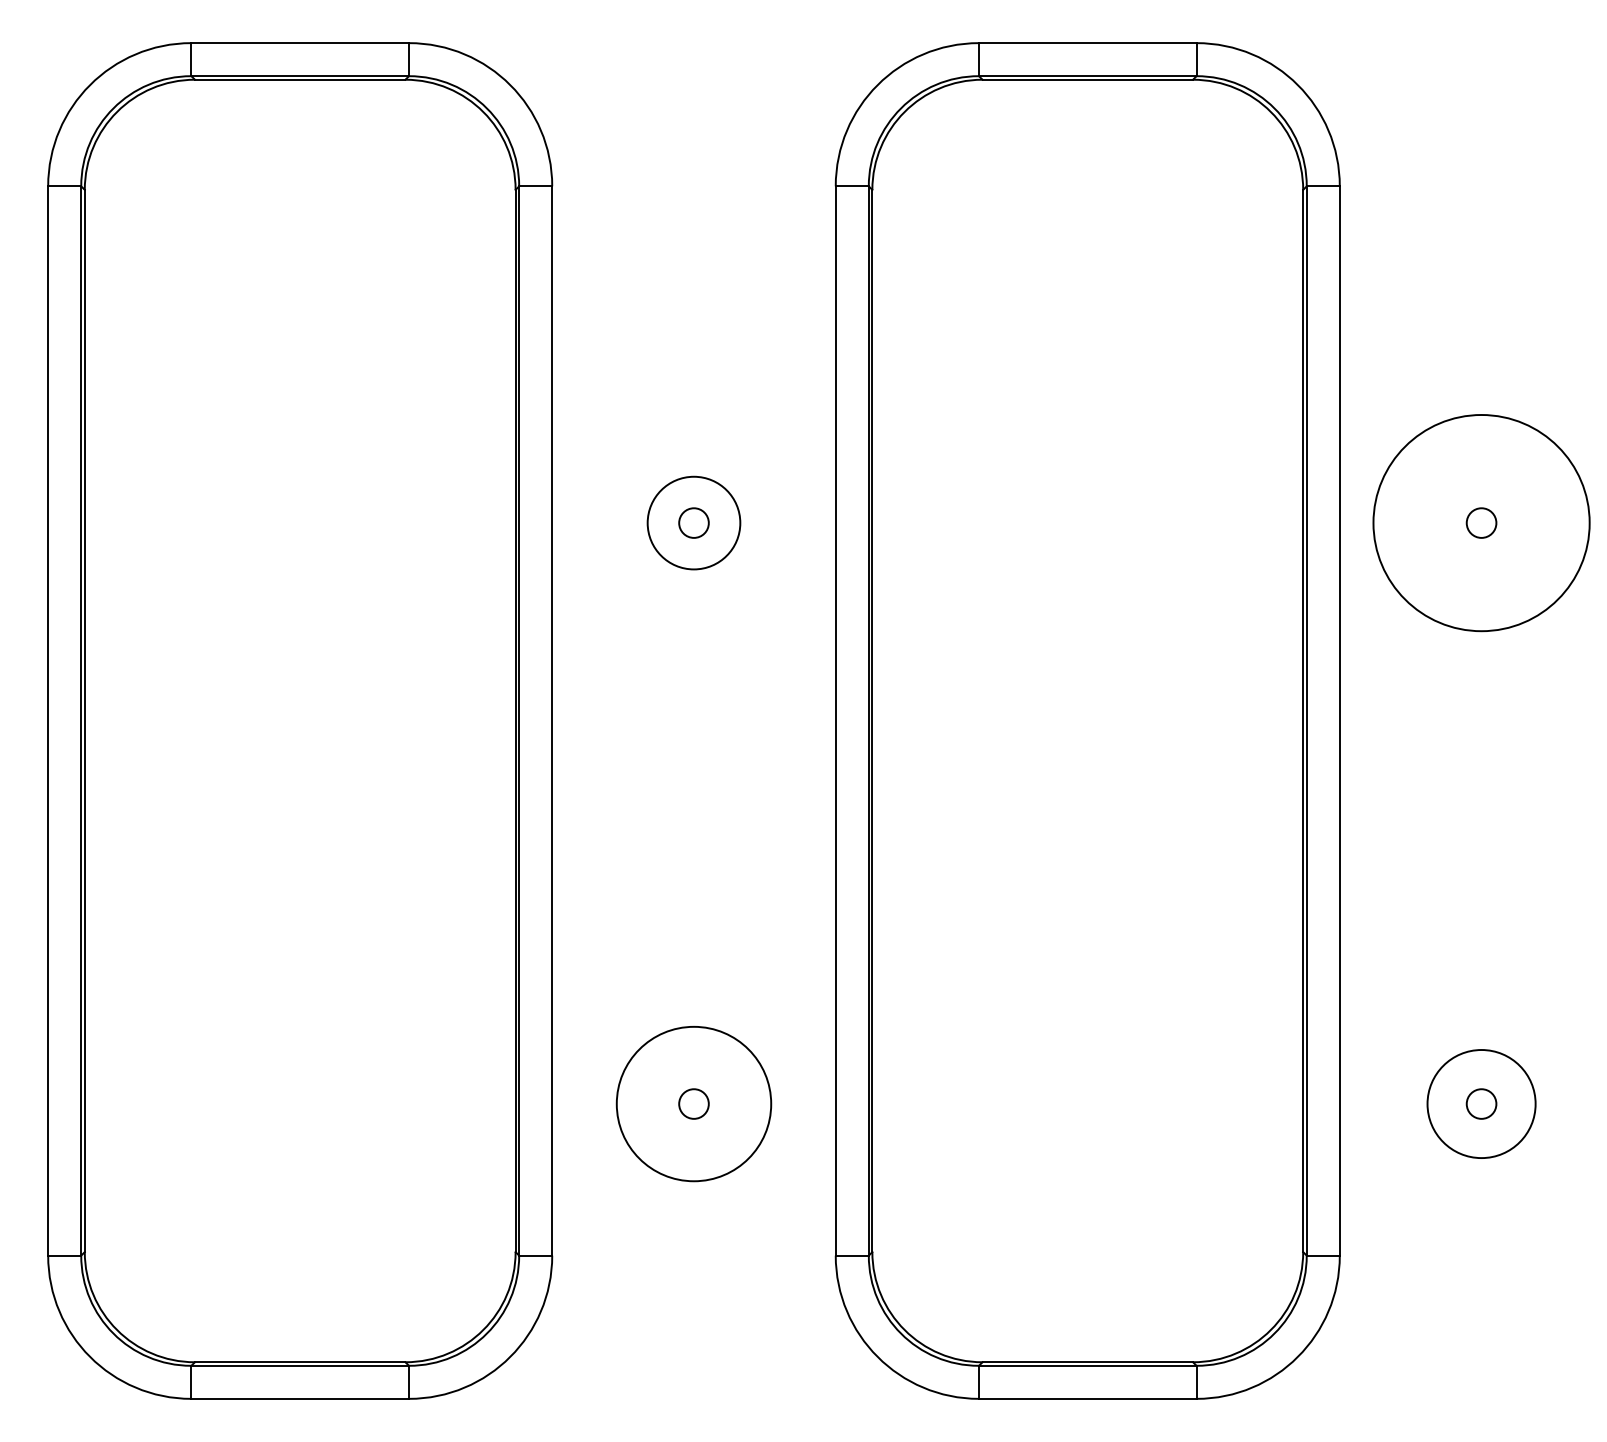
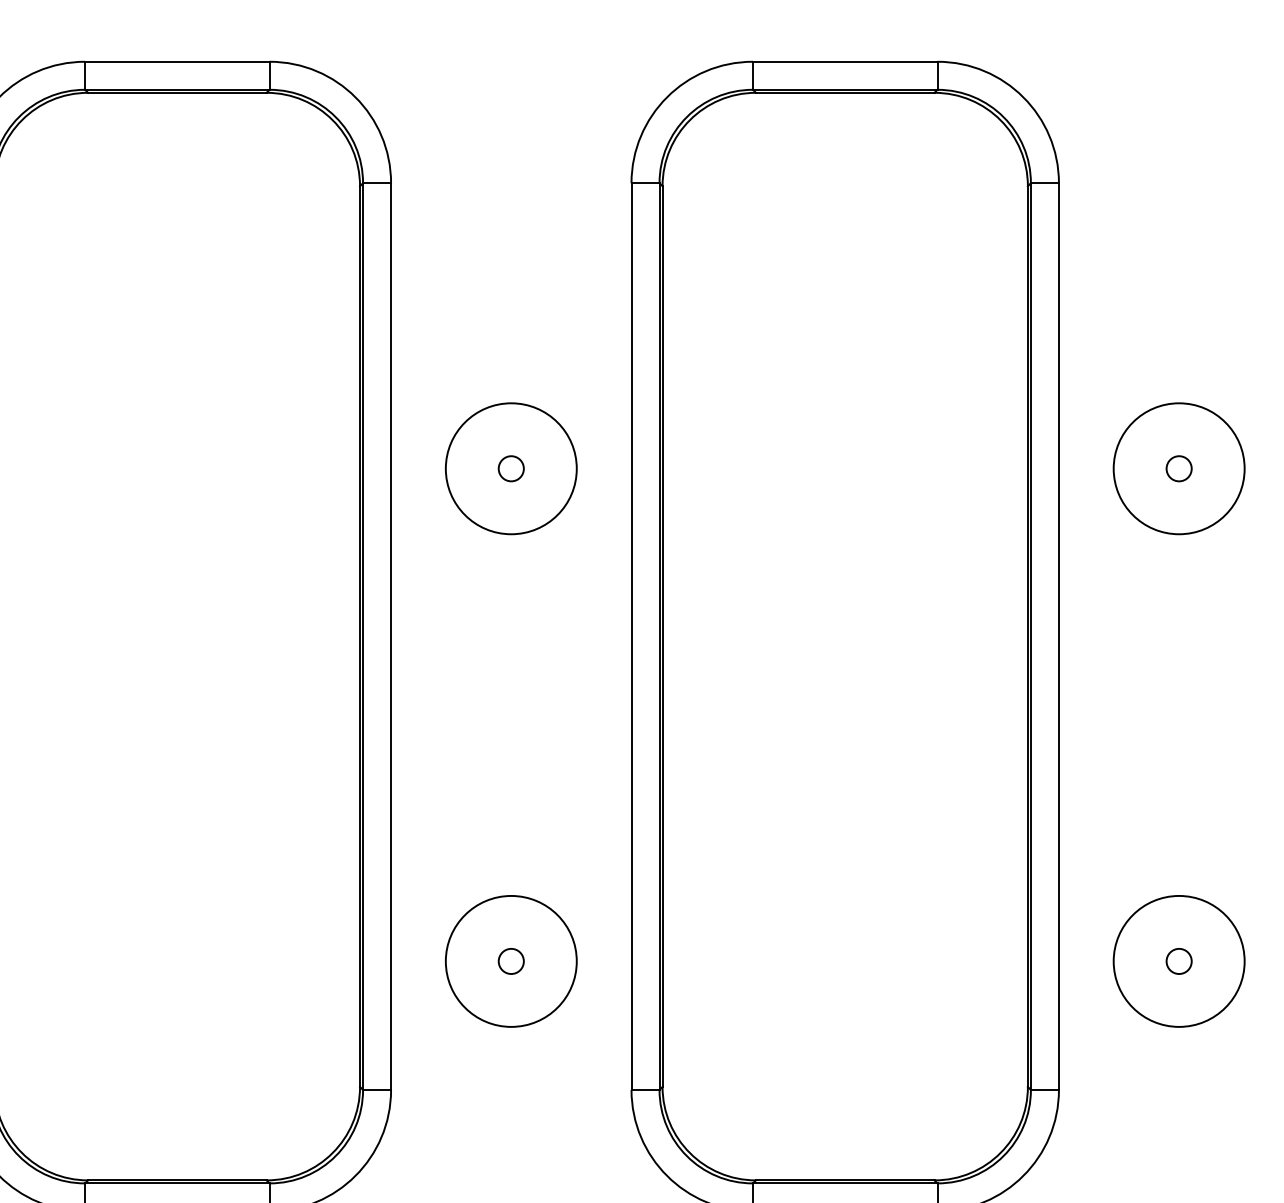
circle: (693, 522) -> (510, 468), size x1.67
circle: (1481, 522) -> (1179, 468), size x0.71
circle: (1481, 1103) -> (1179, 960), size x1.43

